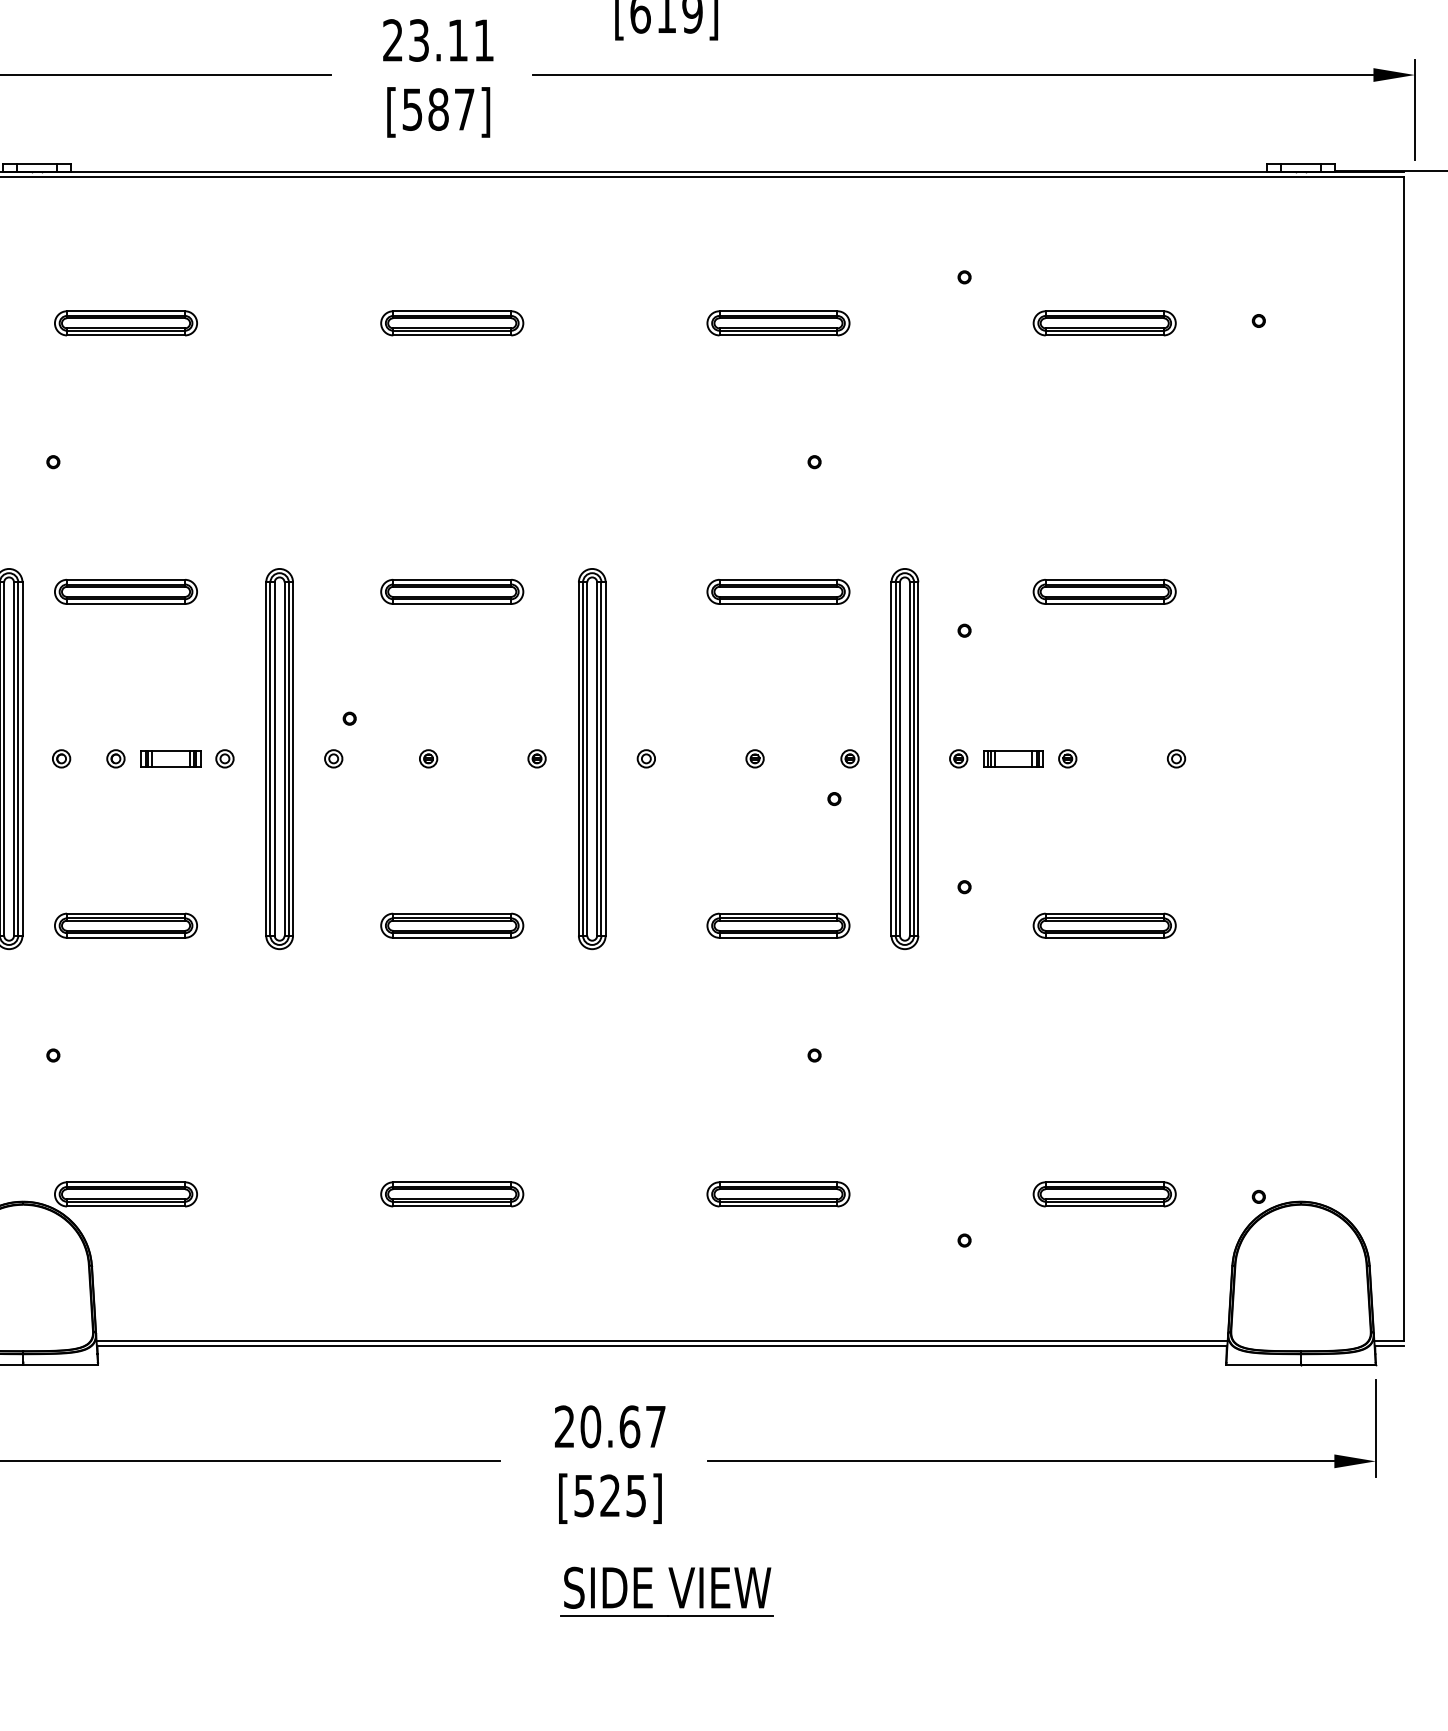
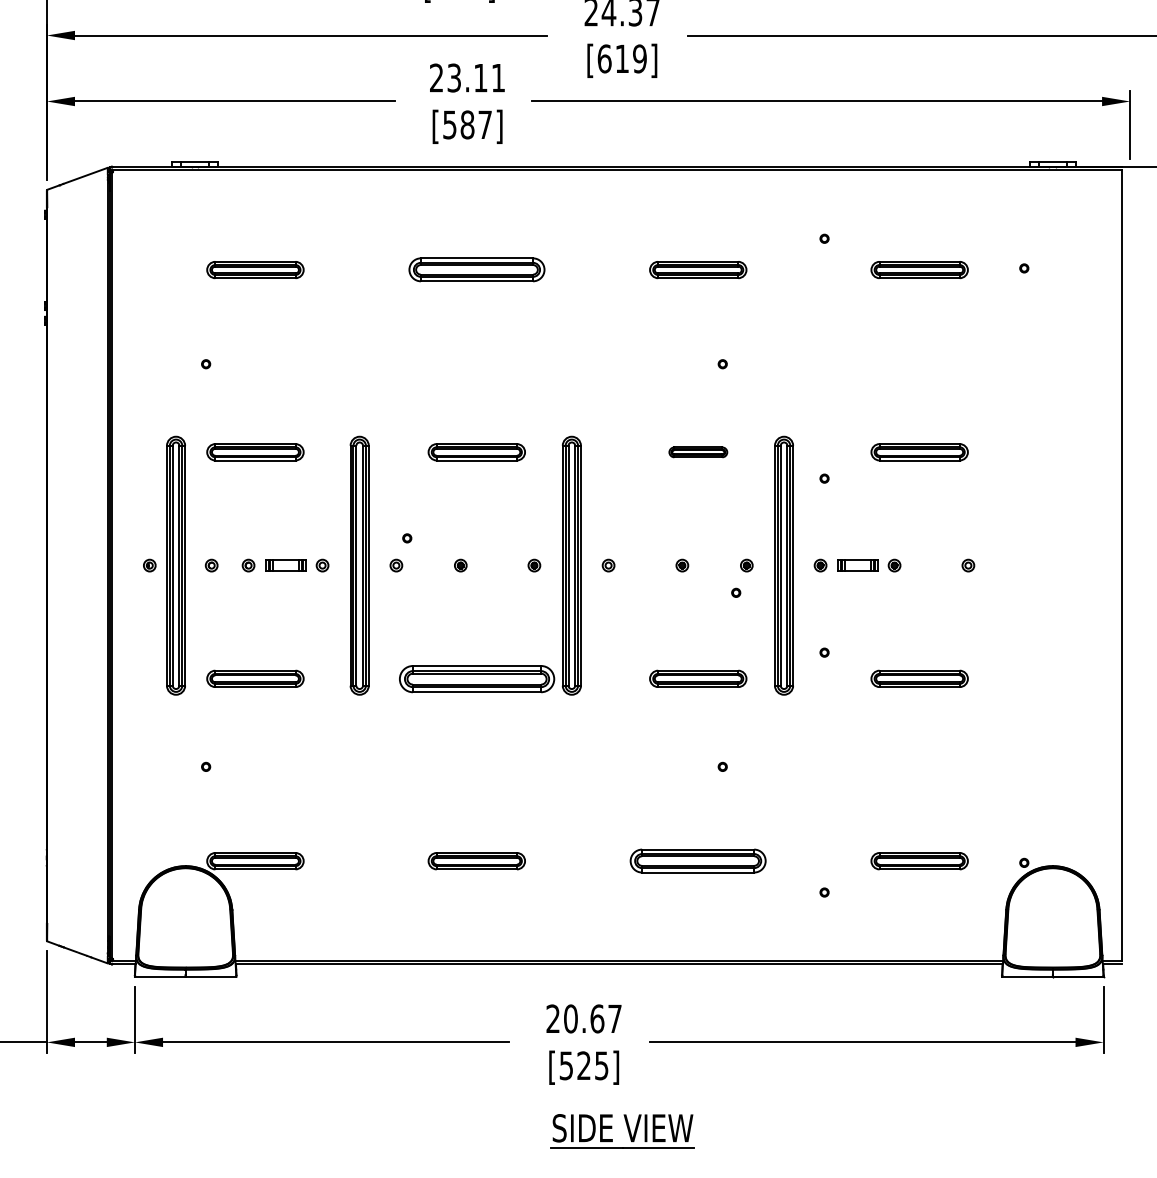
part: (451, 324) -> (476, 270), size x1.4
part: (778, 592) -> (698, 452), size x0.6
part: (451, 925) -> (476, 678), size x1.6
part: (778, 1194) -> (698, 861), size x1.4

